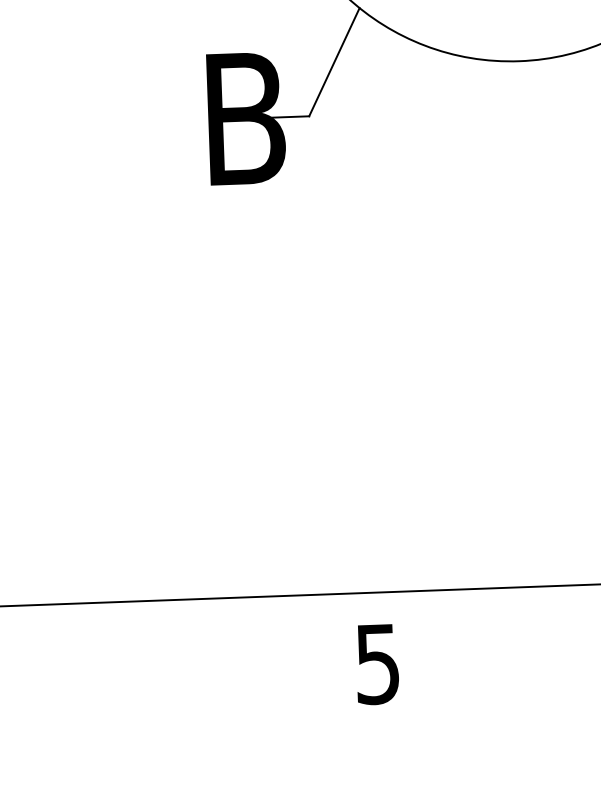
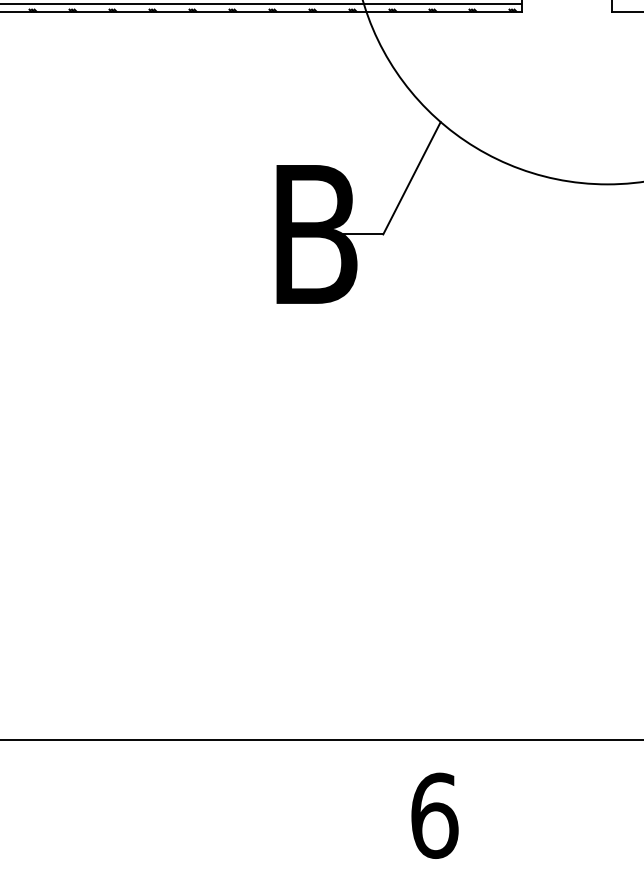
text: (377, 663) -> (434, 815), 5 -> 6

